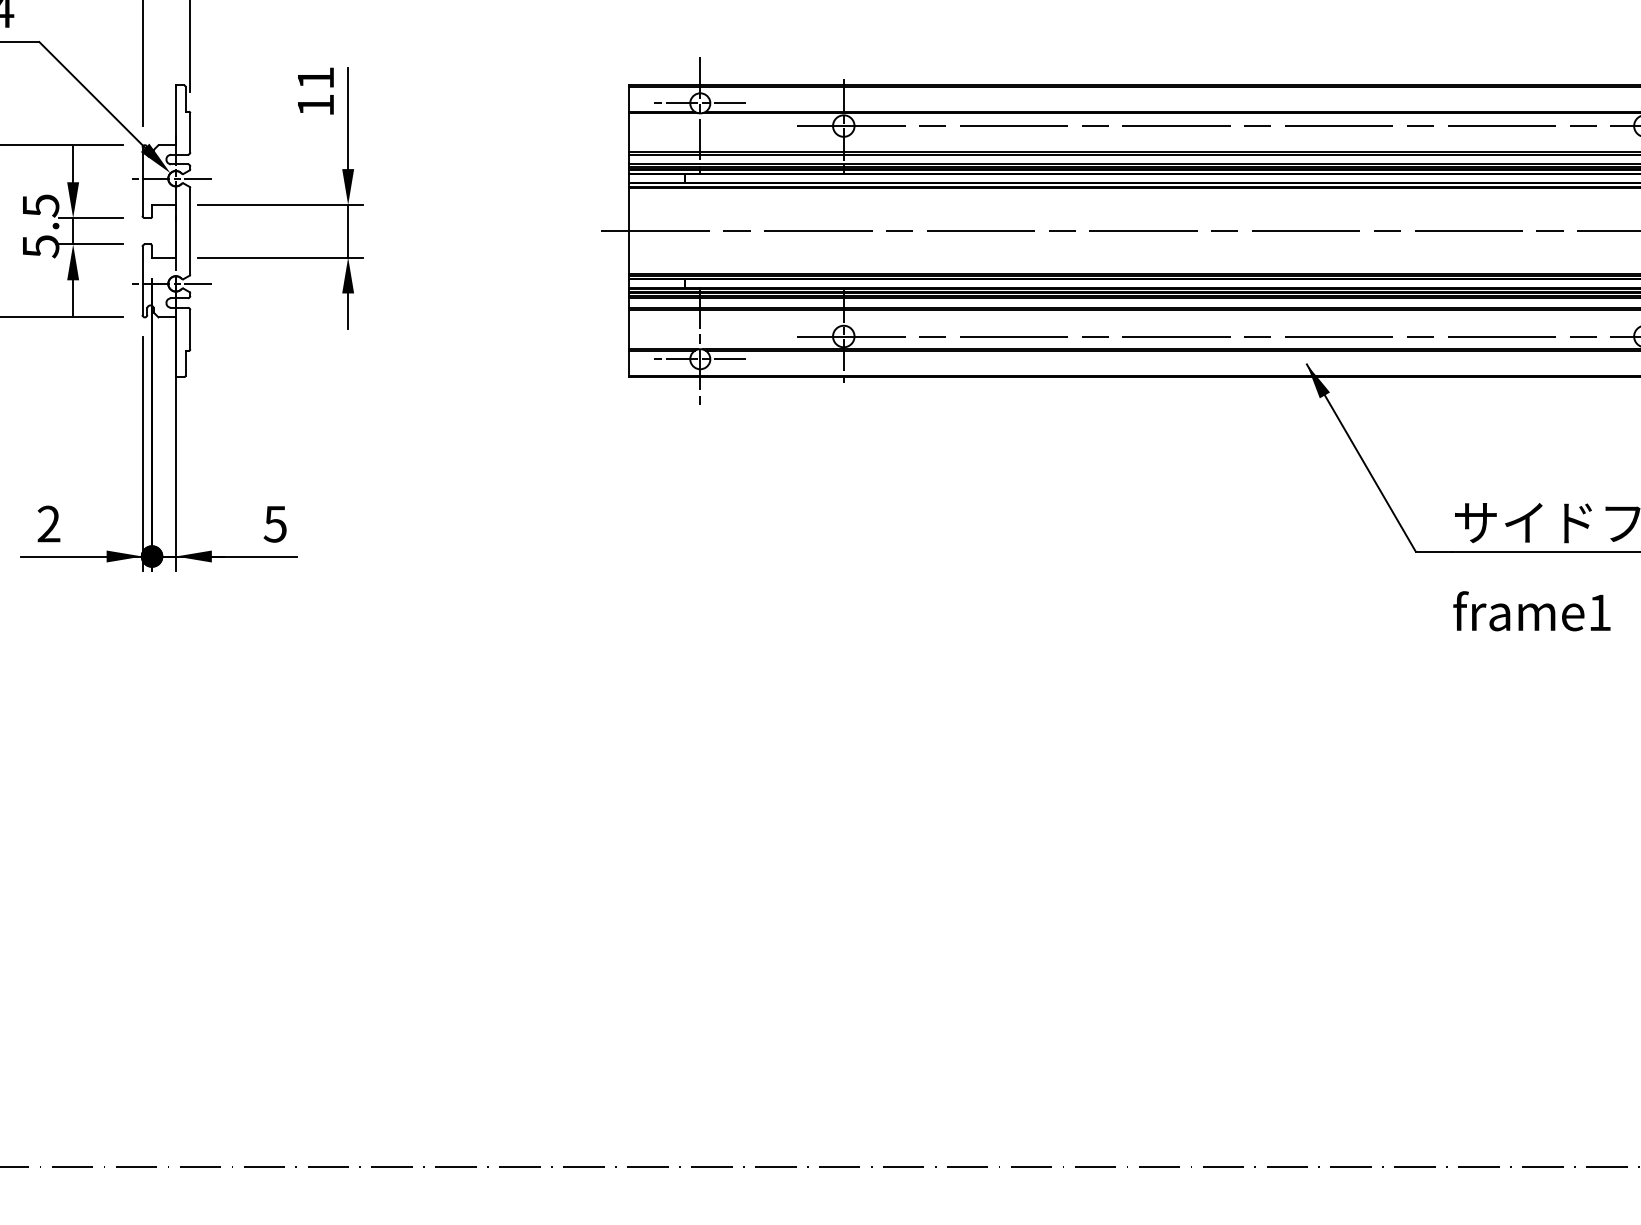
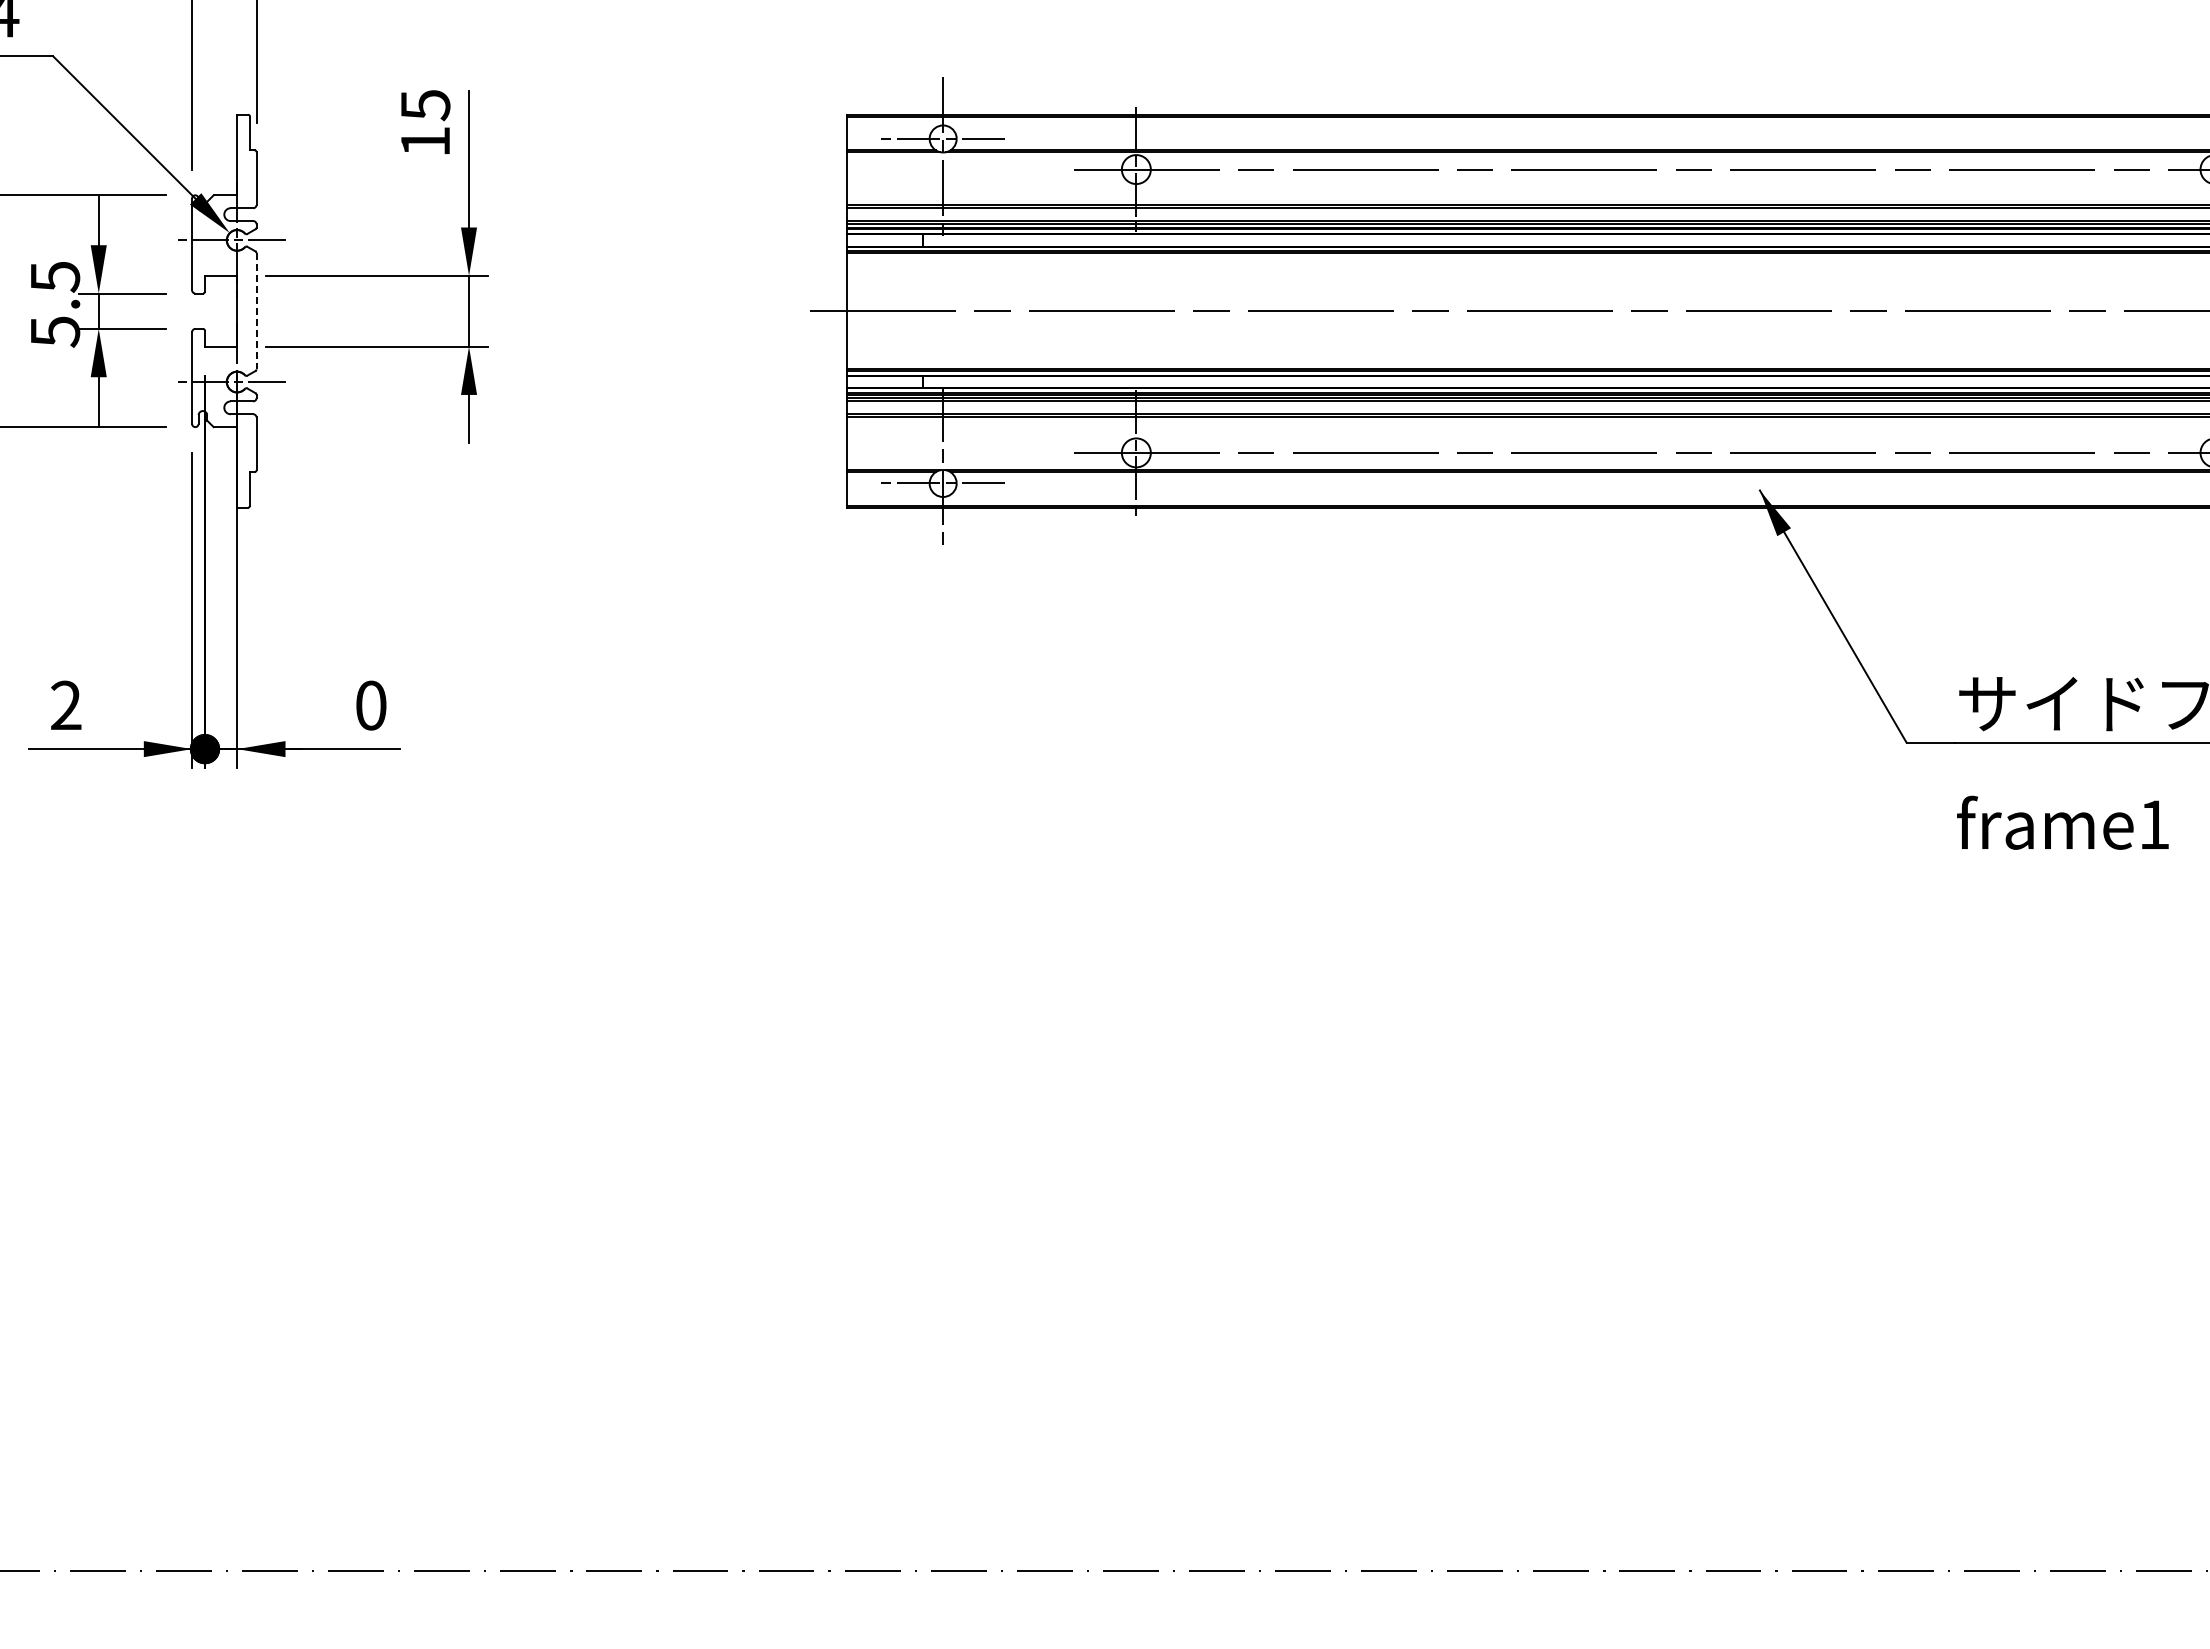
text: (315, 78) -> (425, 105), 11 -> 15
line: (190, 231) -> (256, 311), solid -> dashed
text: (274, 524) -> (370, 705), 5 -> 0

